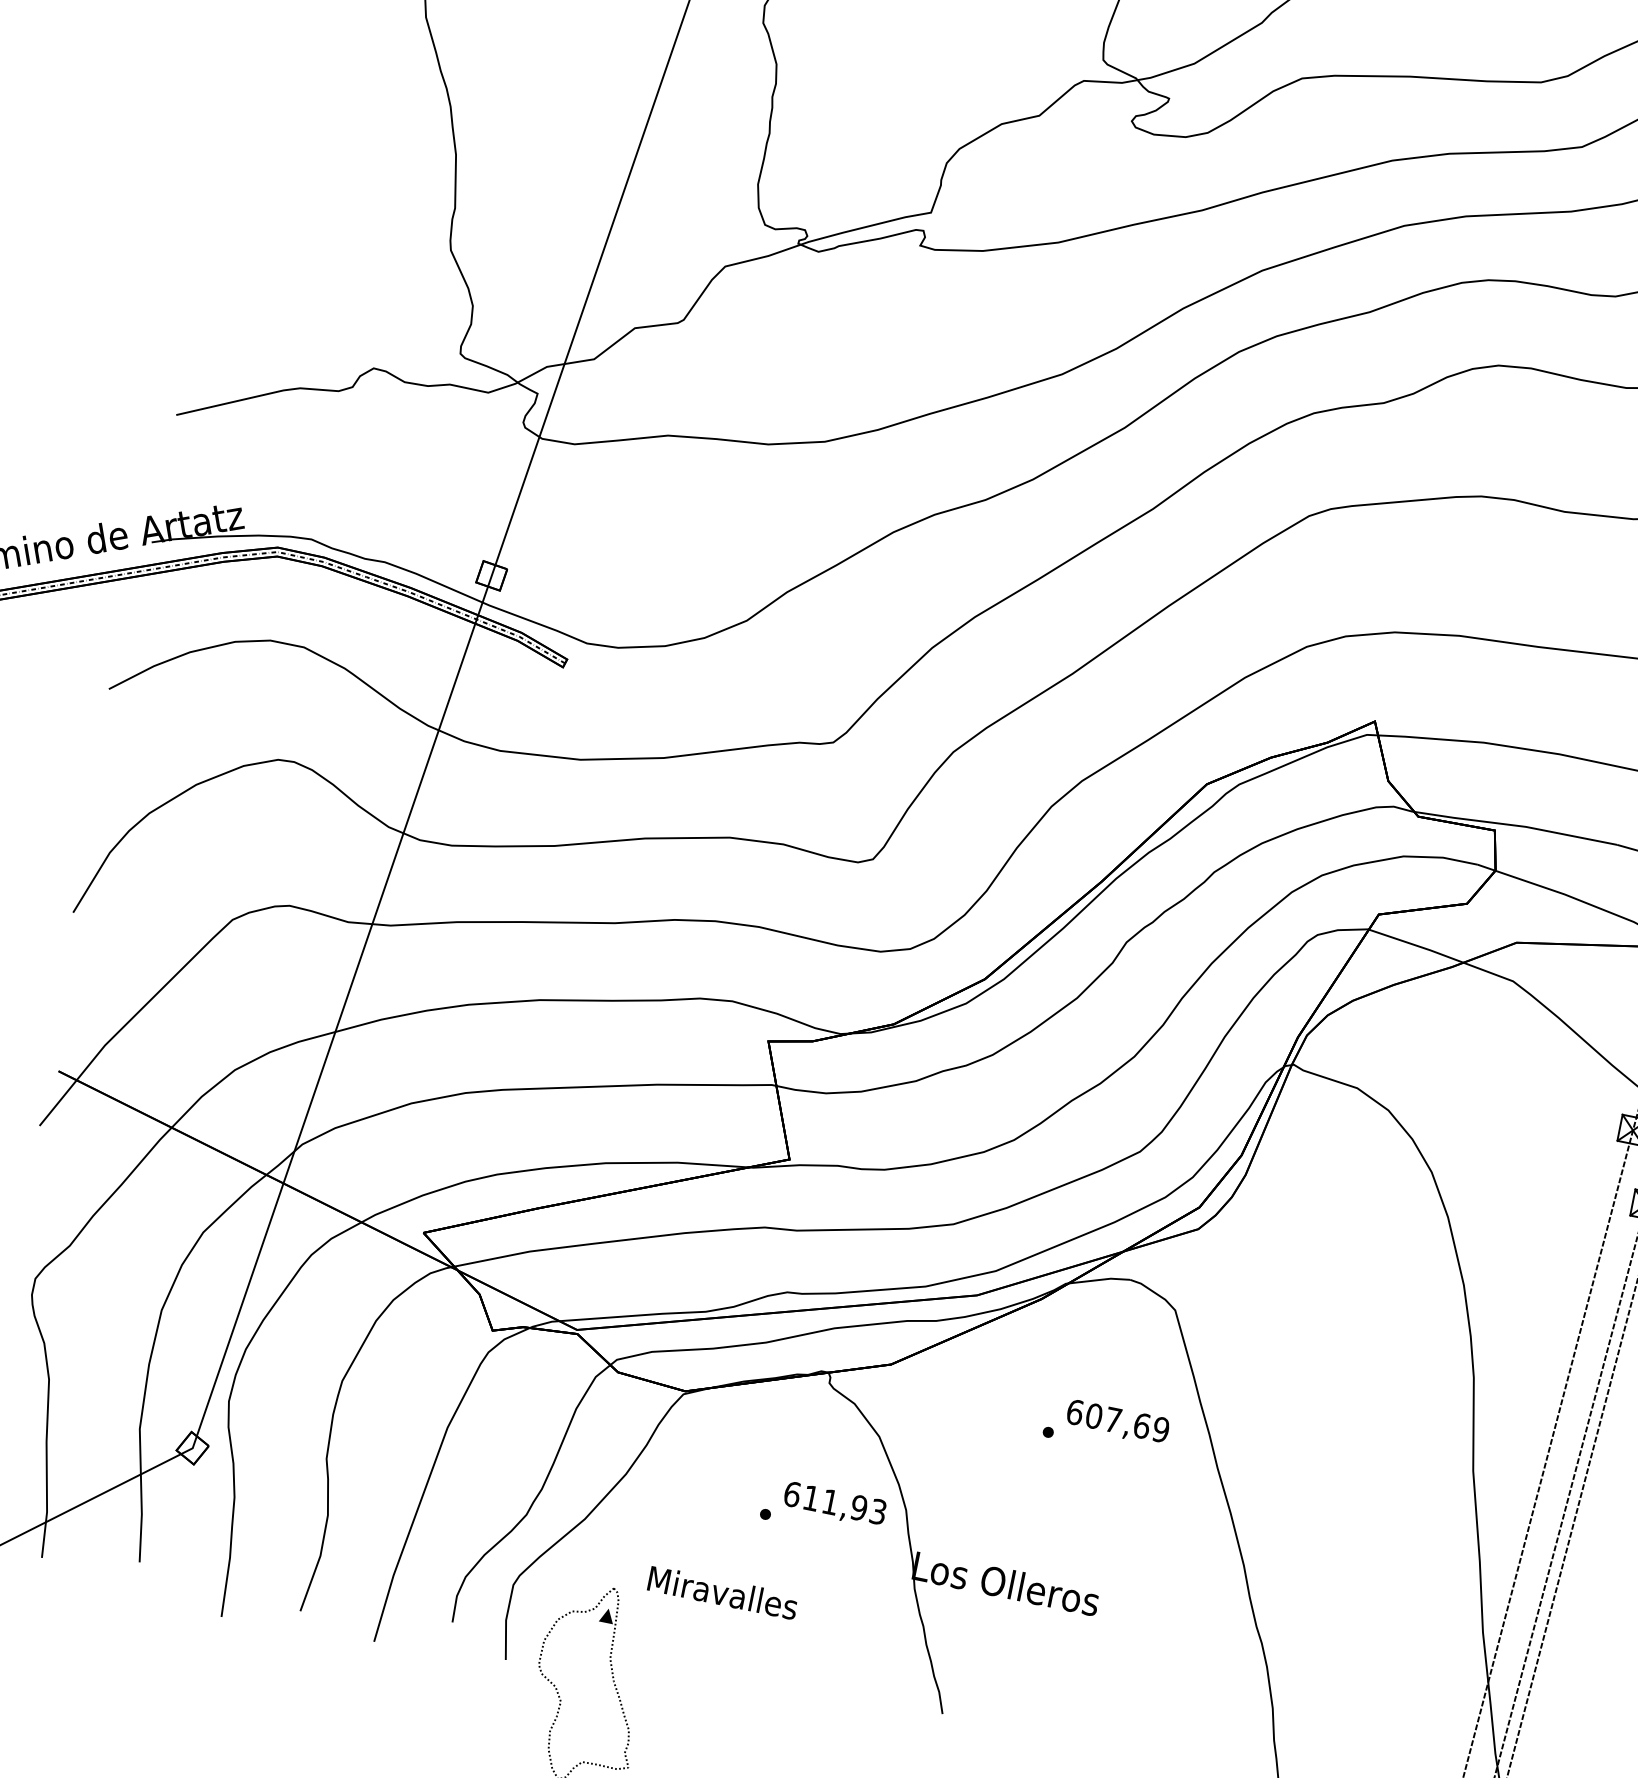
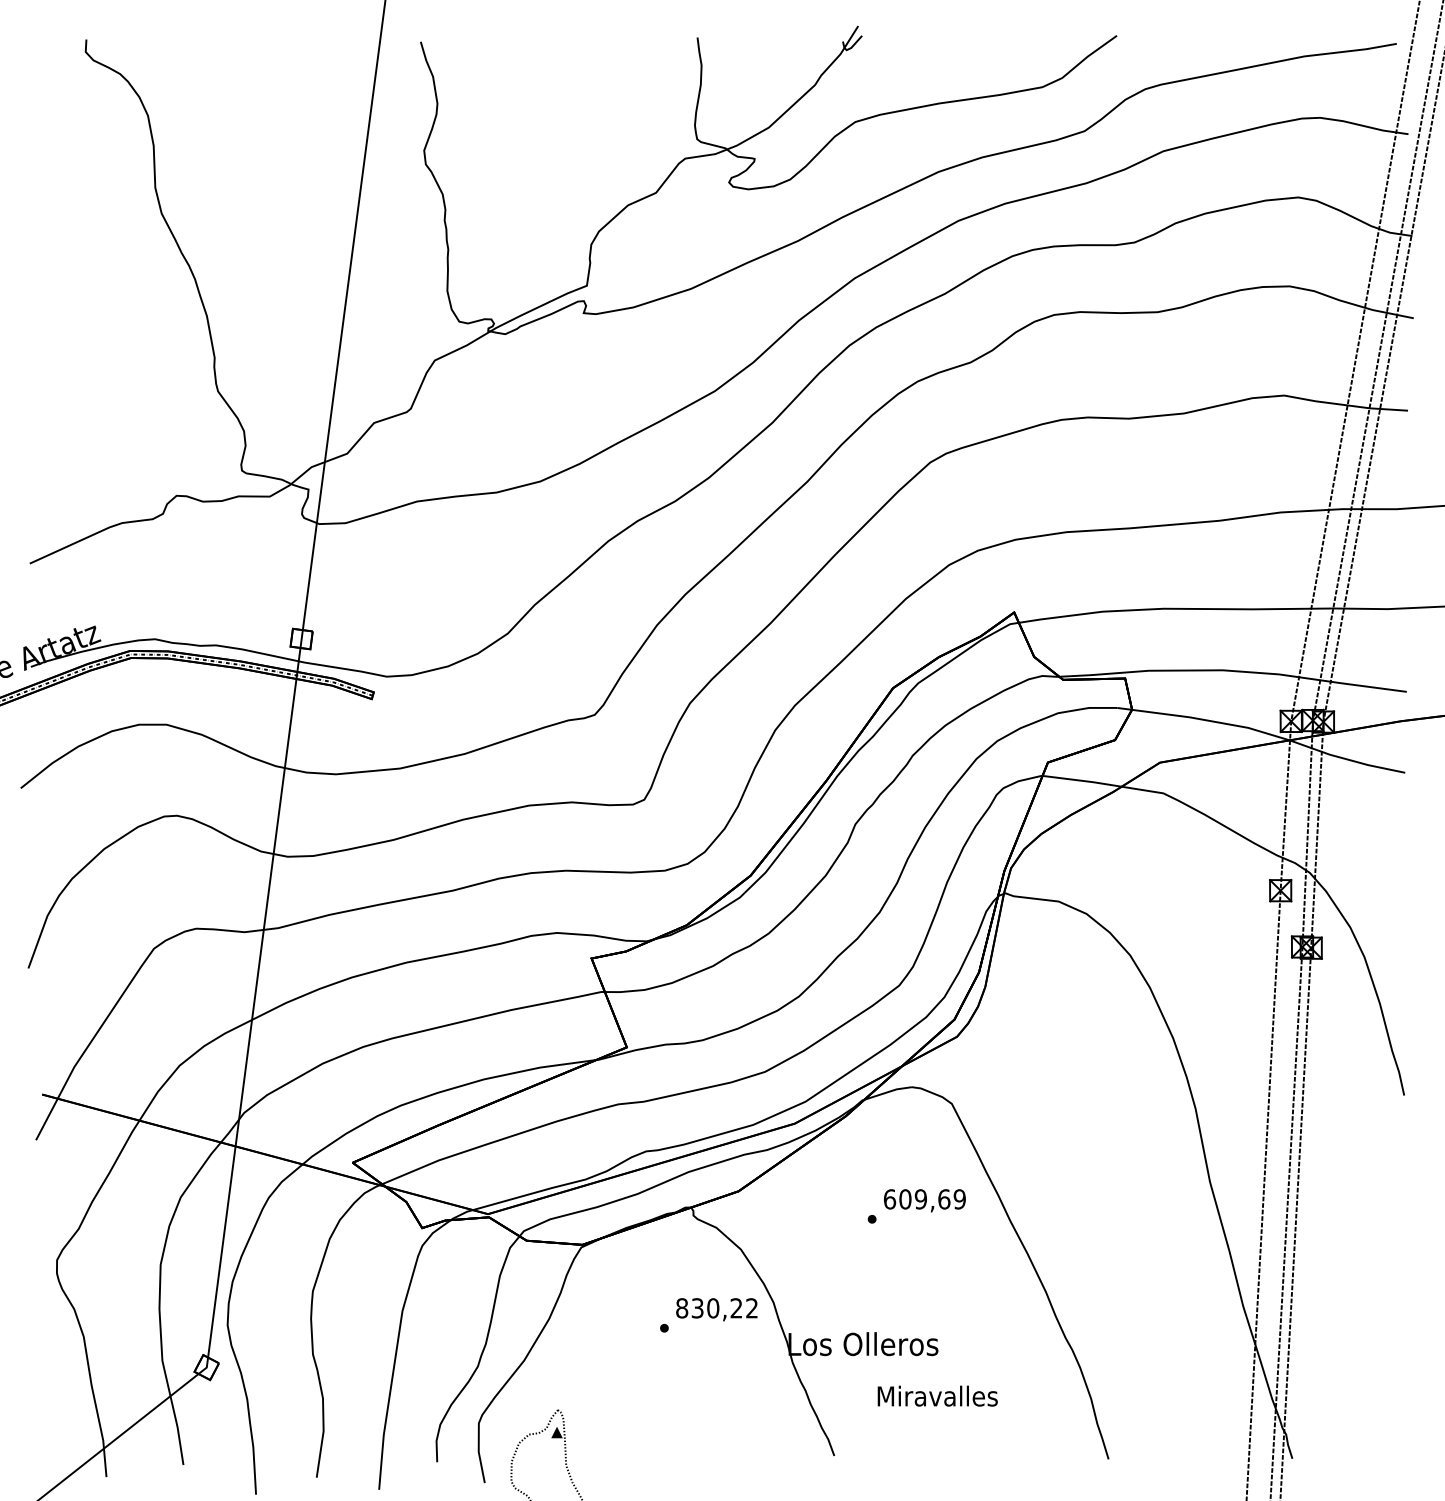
text: (1112, 1420) -> (920, 1199), 607,69 -> 609,69
text: (834, 1503) -> (716, 1308), 611,93 -> 830,22
text: (722, 1591) -> (937, 1395), moved

